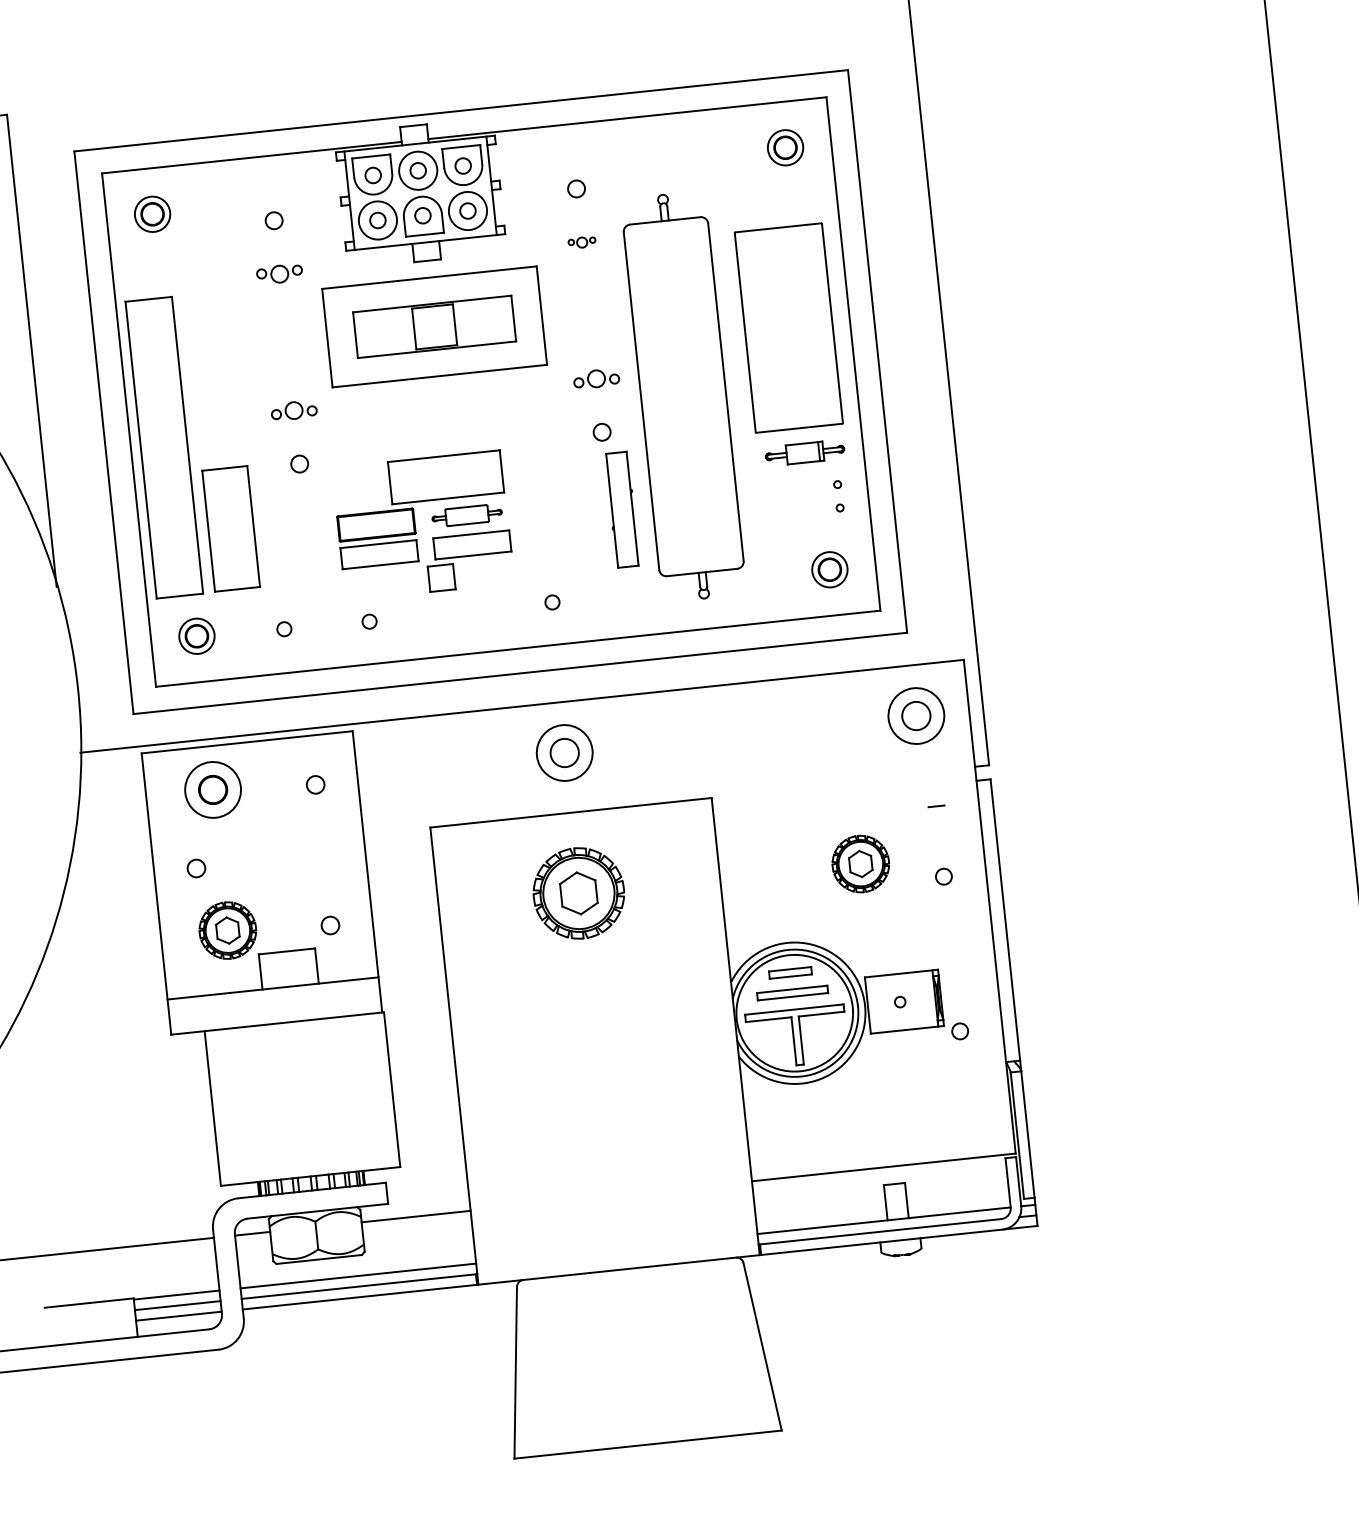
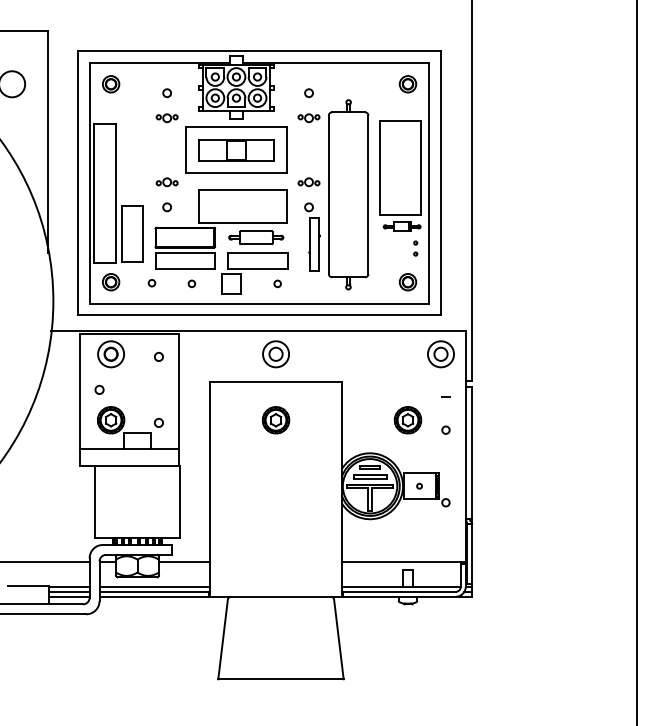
part: (581, 243) -> (308, 118), size x1.67
part: (423, 524) -> (221, 241), size x1.67
part: (580, 893) -> (276, 420), size x0.62

